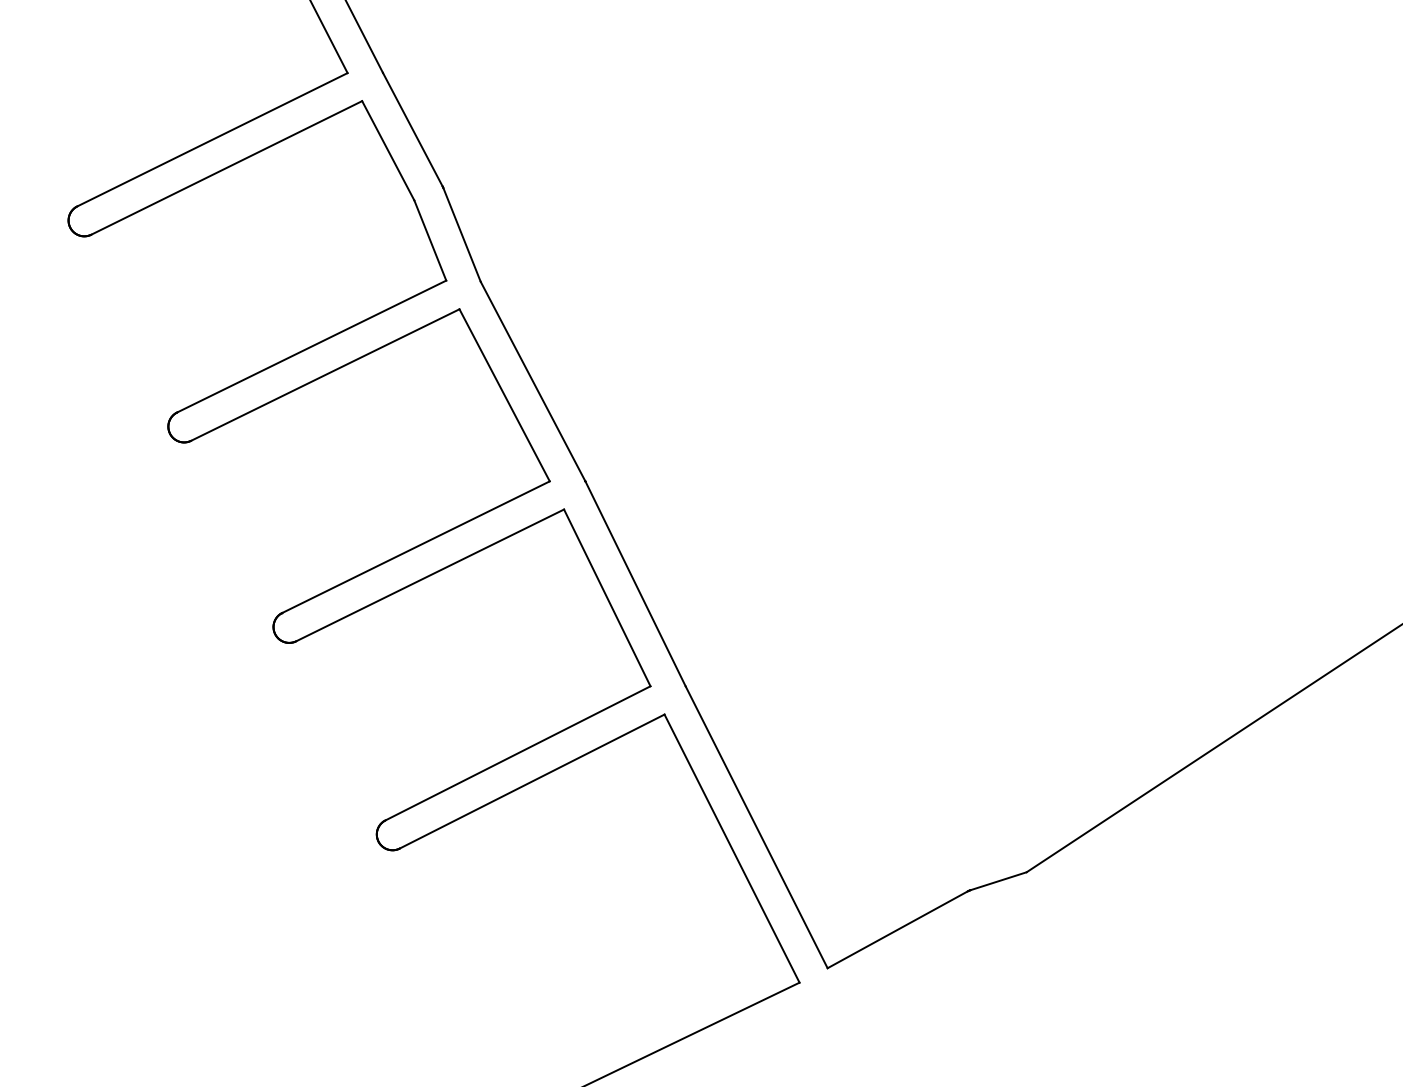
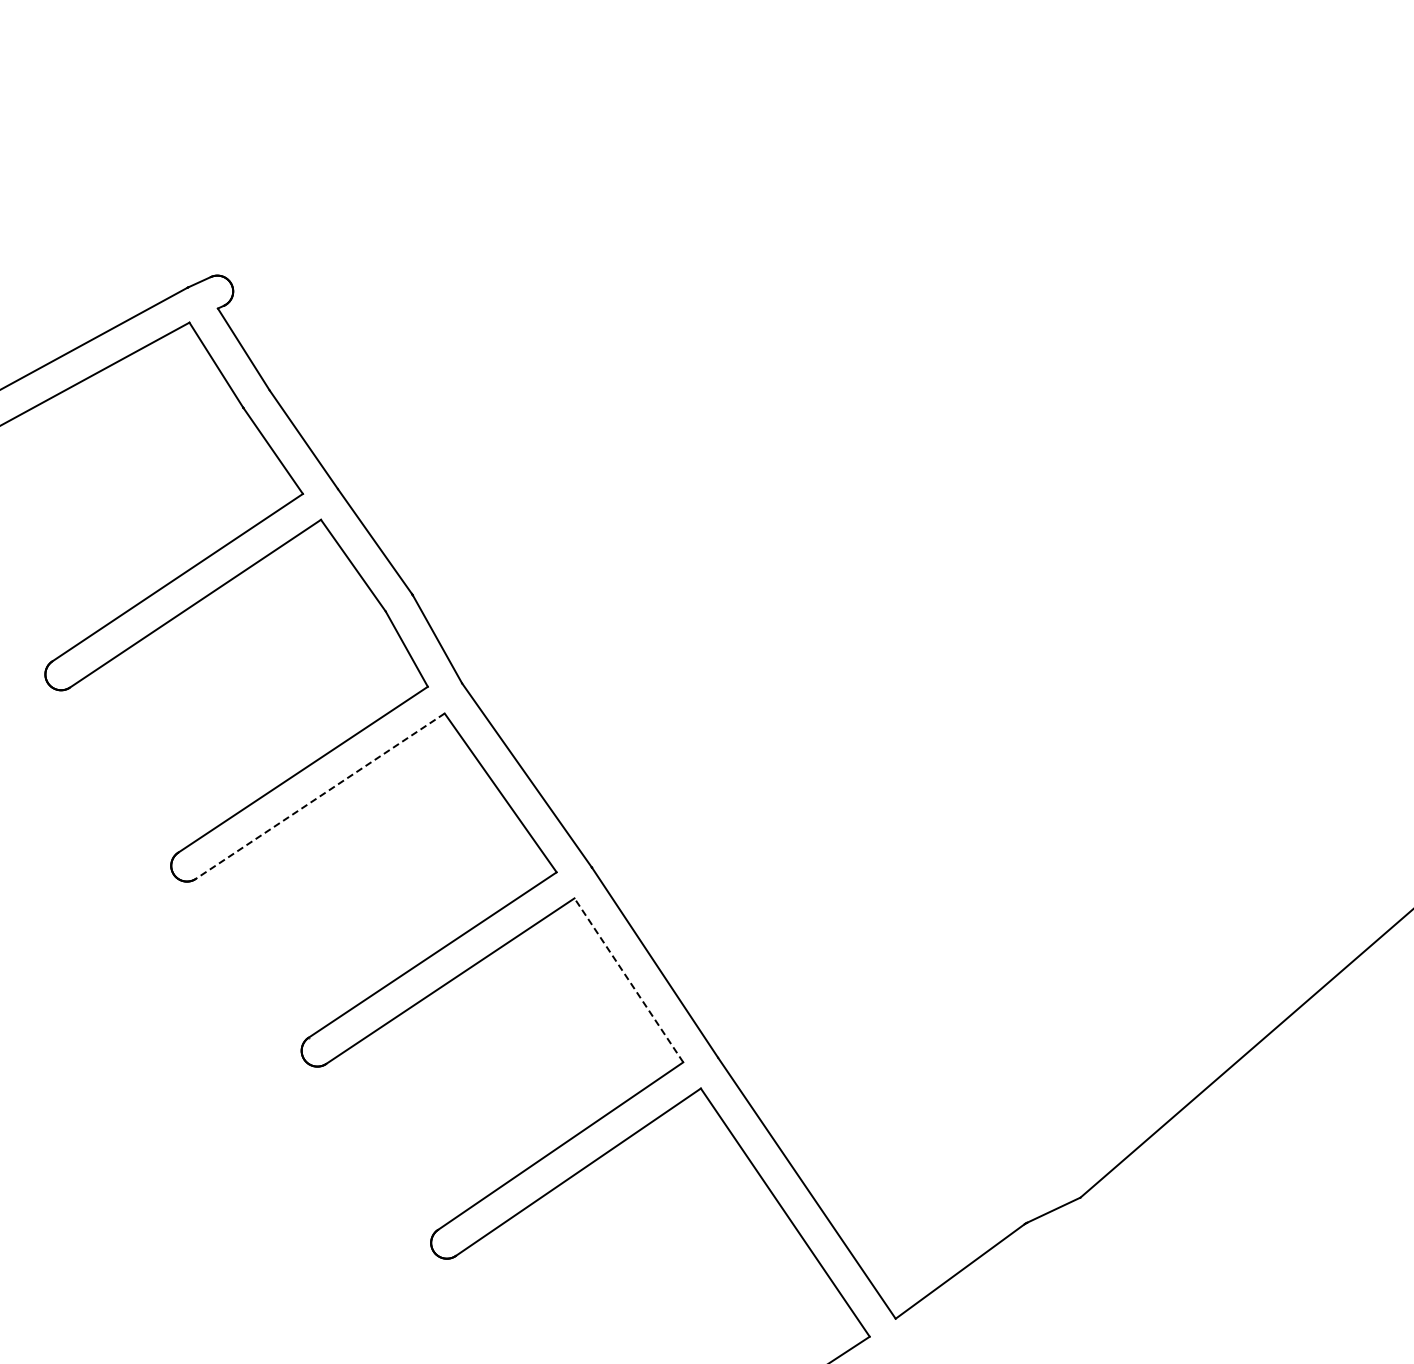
line: (324, 375) -> (319, 796), solid -> dashed
line: (607, 597) -> (628, 979), solid -> dashed

